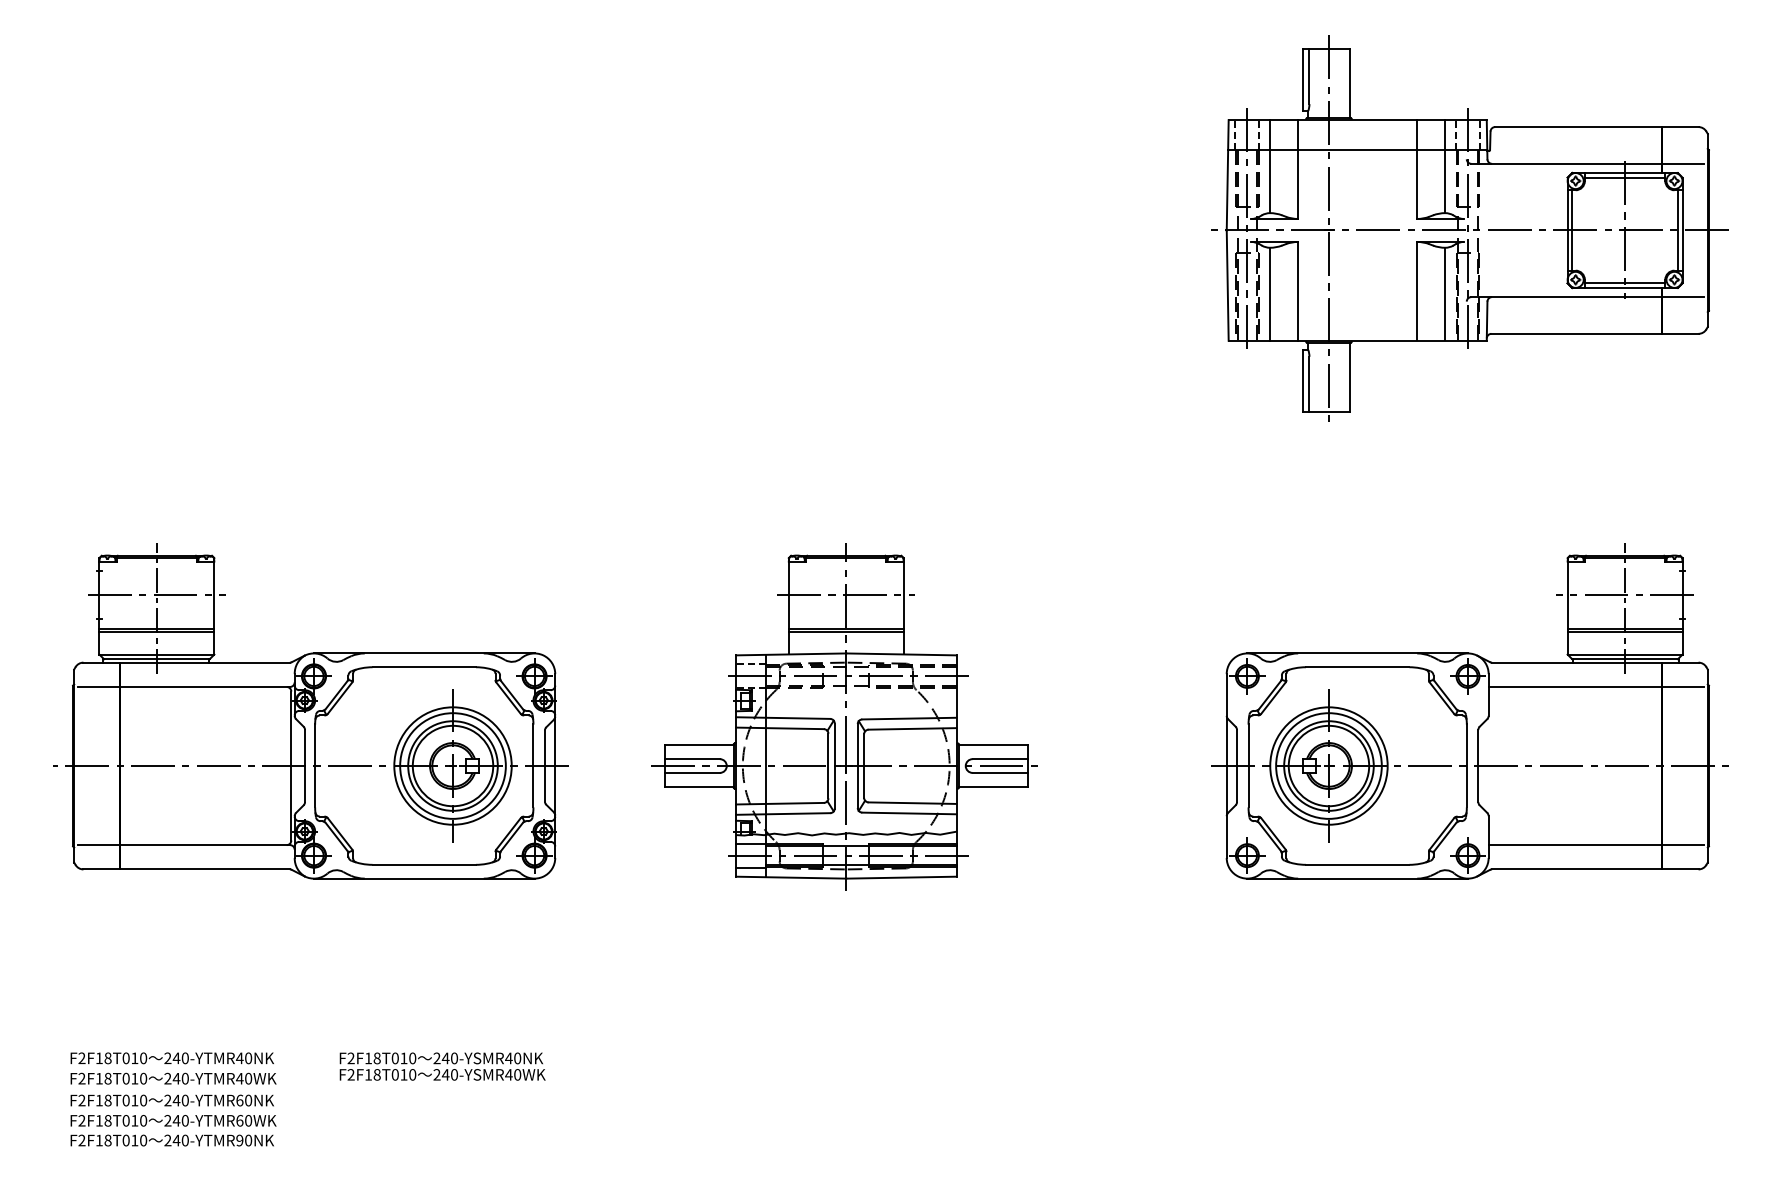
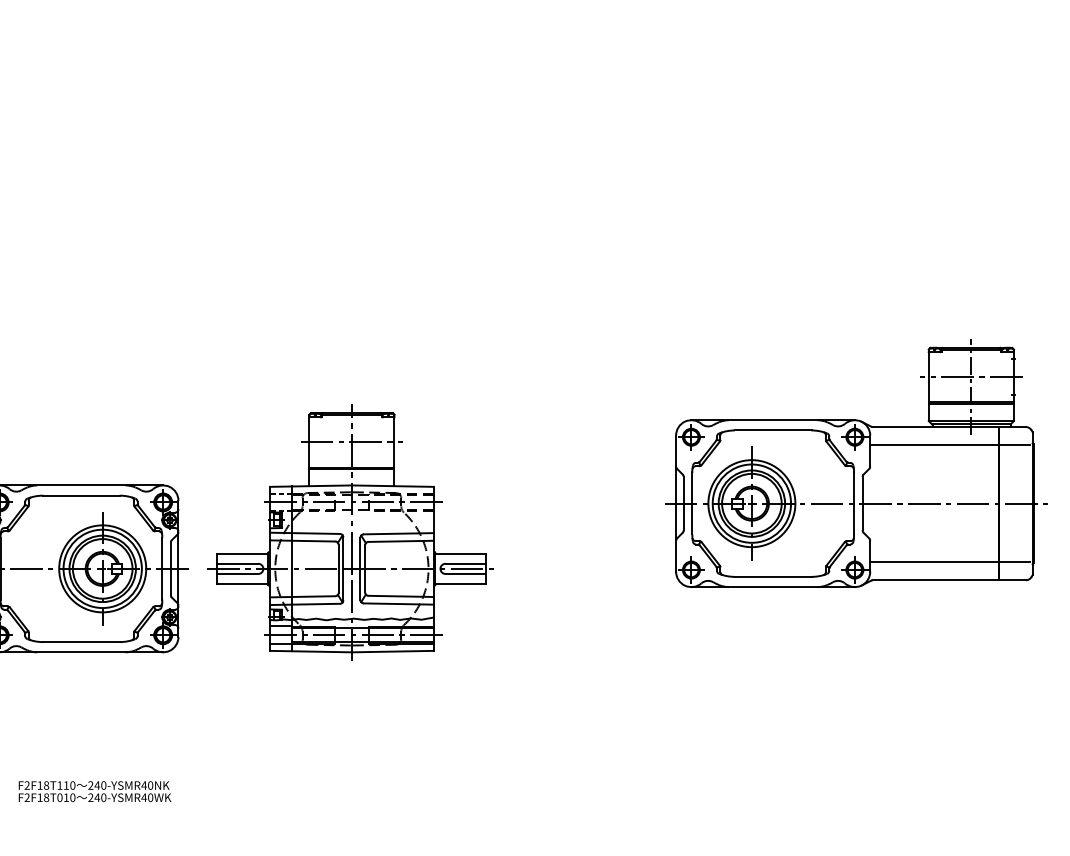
part: (1469, 228) -> (856, 170), removed
part: (1469, 711) -> (856, 463), moved
part: (844, 716) -> (350, 532), moved
text: (394, 1058) -> (59, 785), F2F18T010 -> F2F18T110

